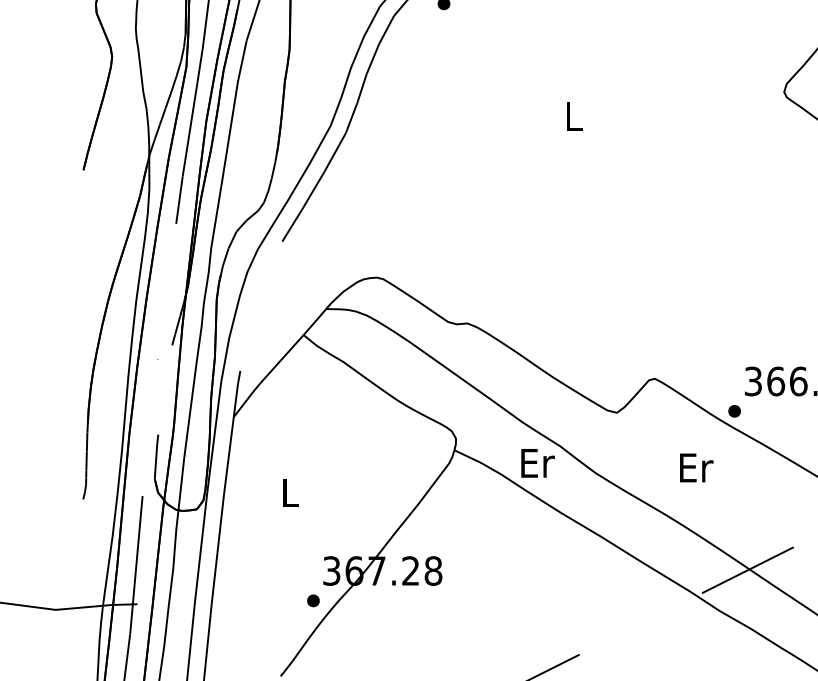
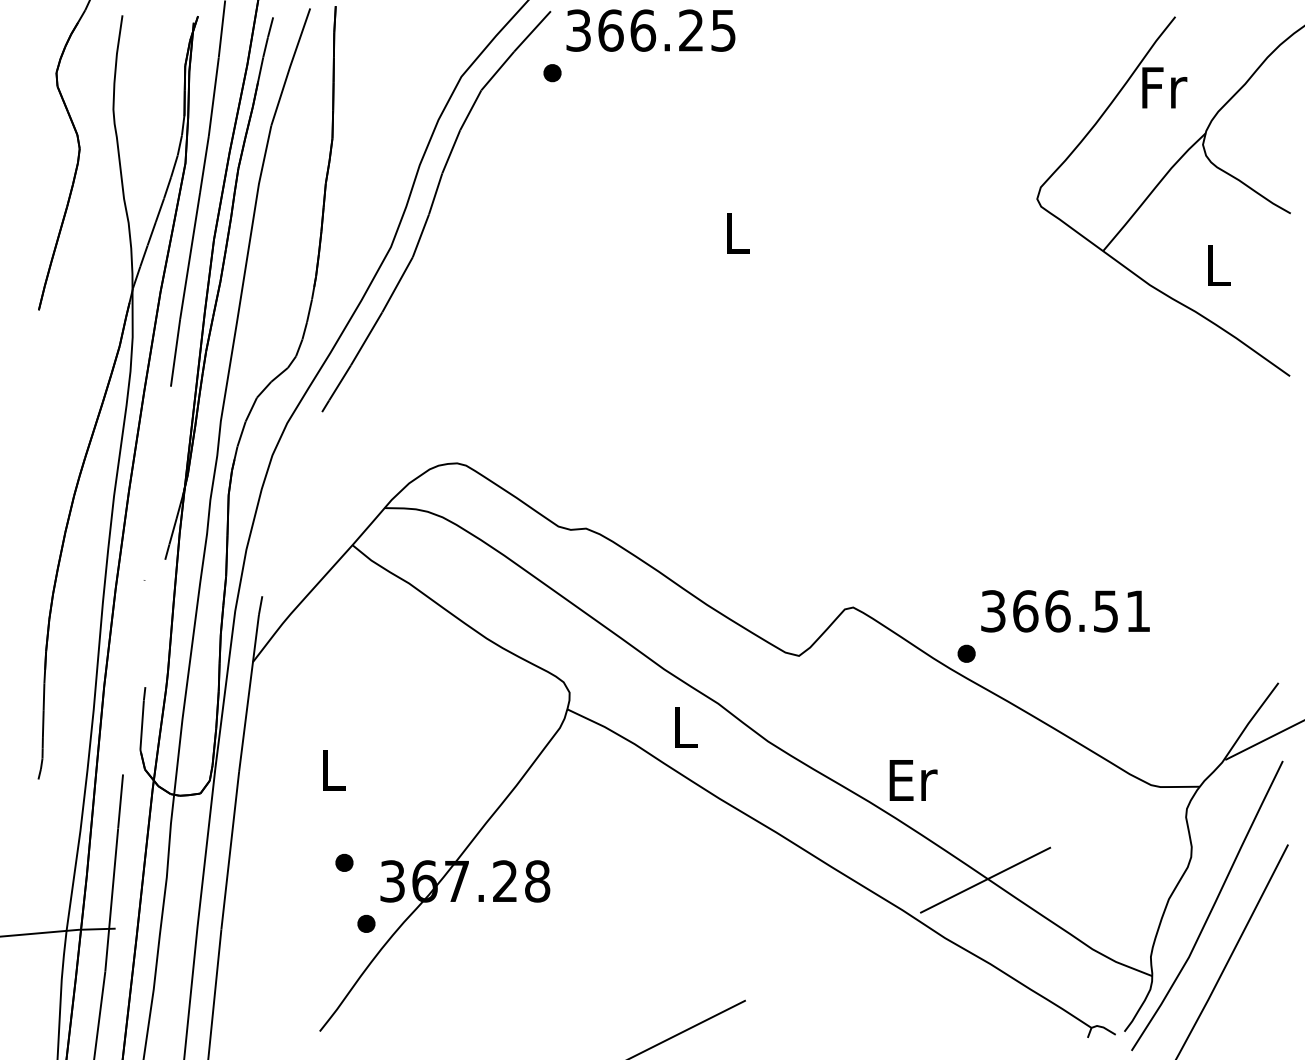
text: (538, 463) -> (686, 727), Er -> L
text: (696, 467) -> (913, 780), moved
part: (298, 557) -> (344, 862), added

